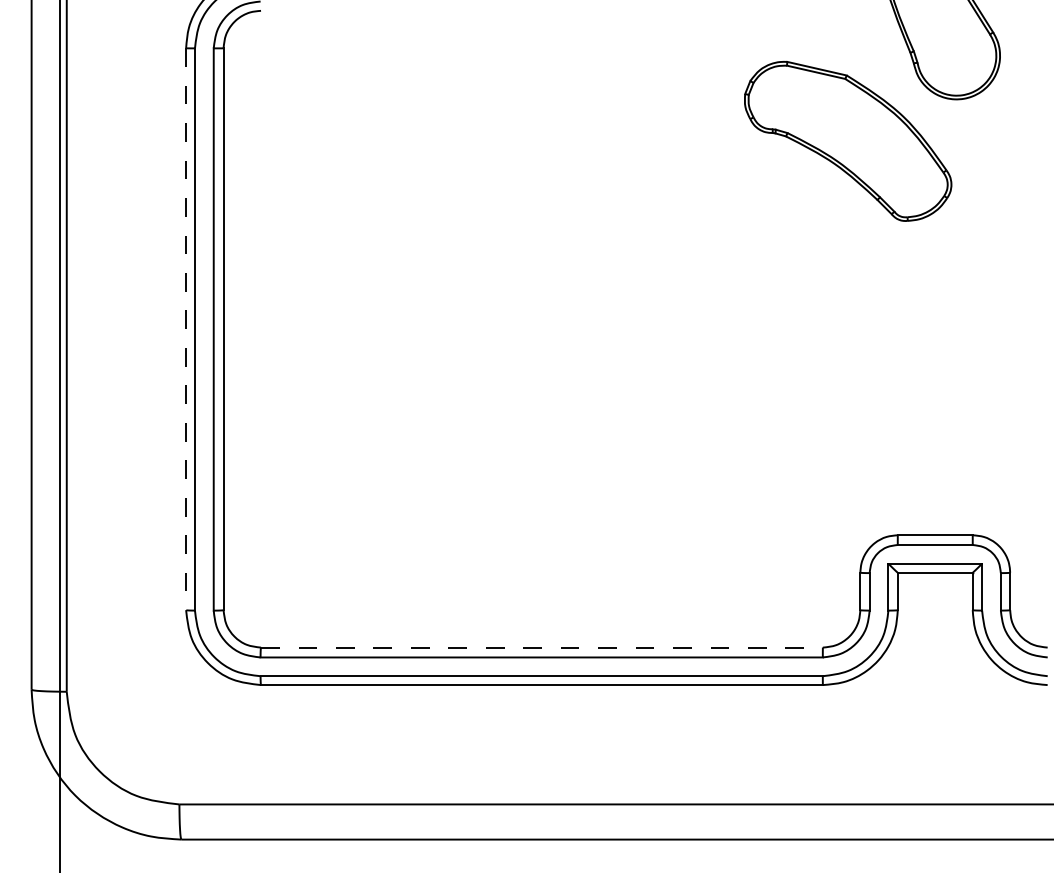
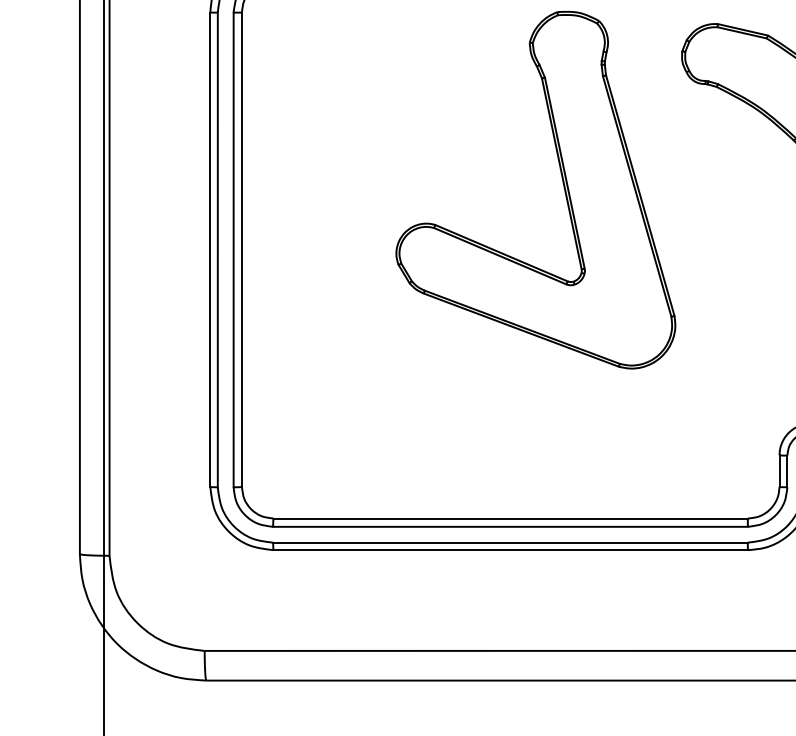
part: (603, 250) -> (562, 183), added
line: (186, 329) -> (210, 249), dashed -> solid
line: (541, 647) -> (510, 518), dashed -> solid

